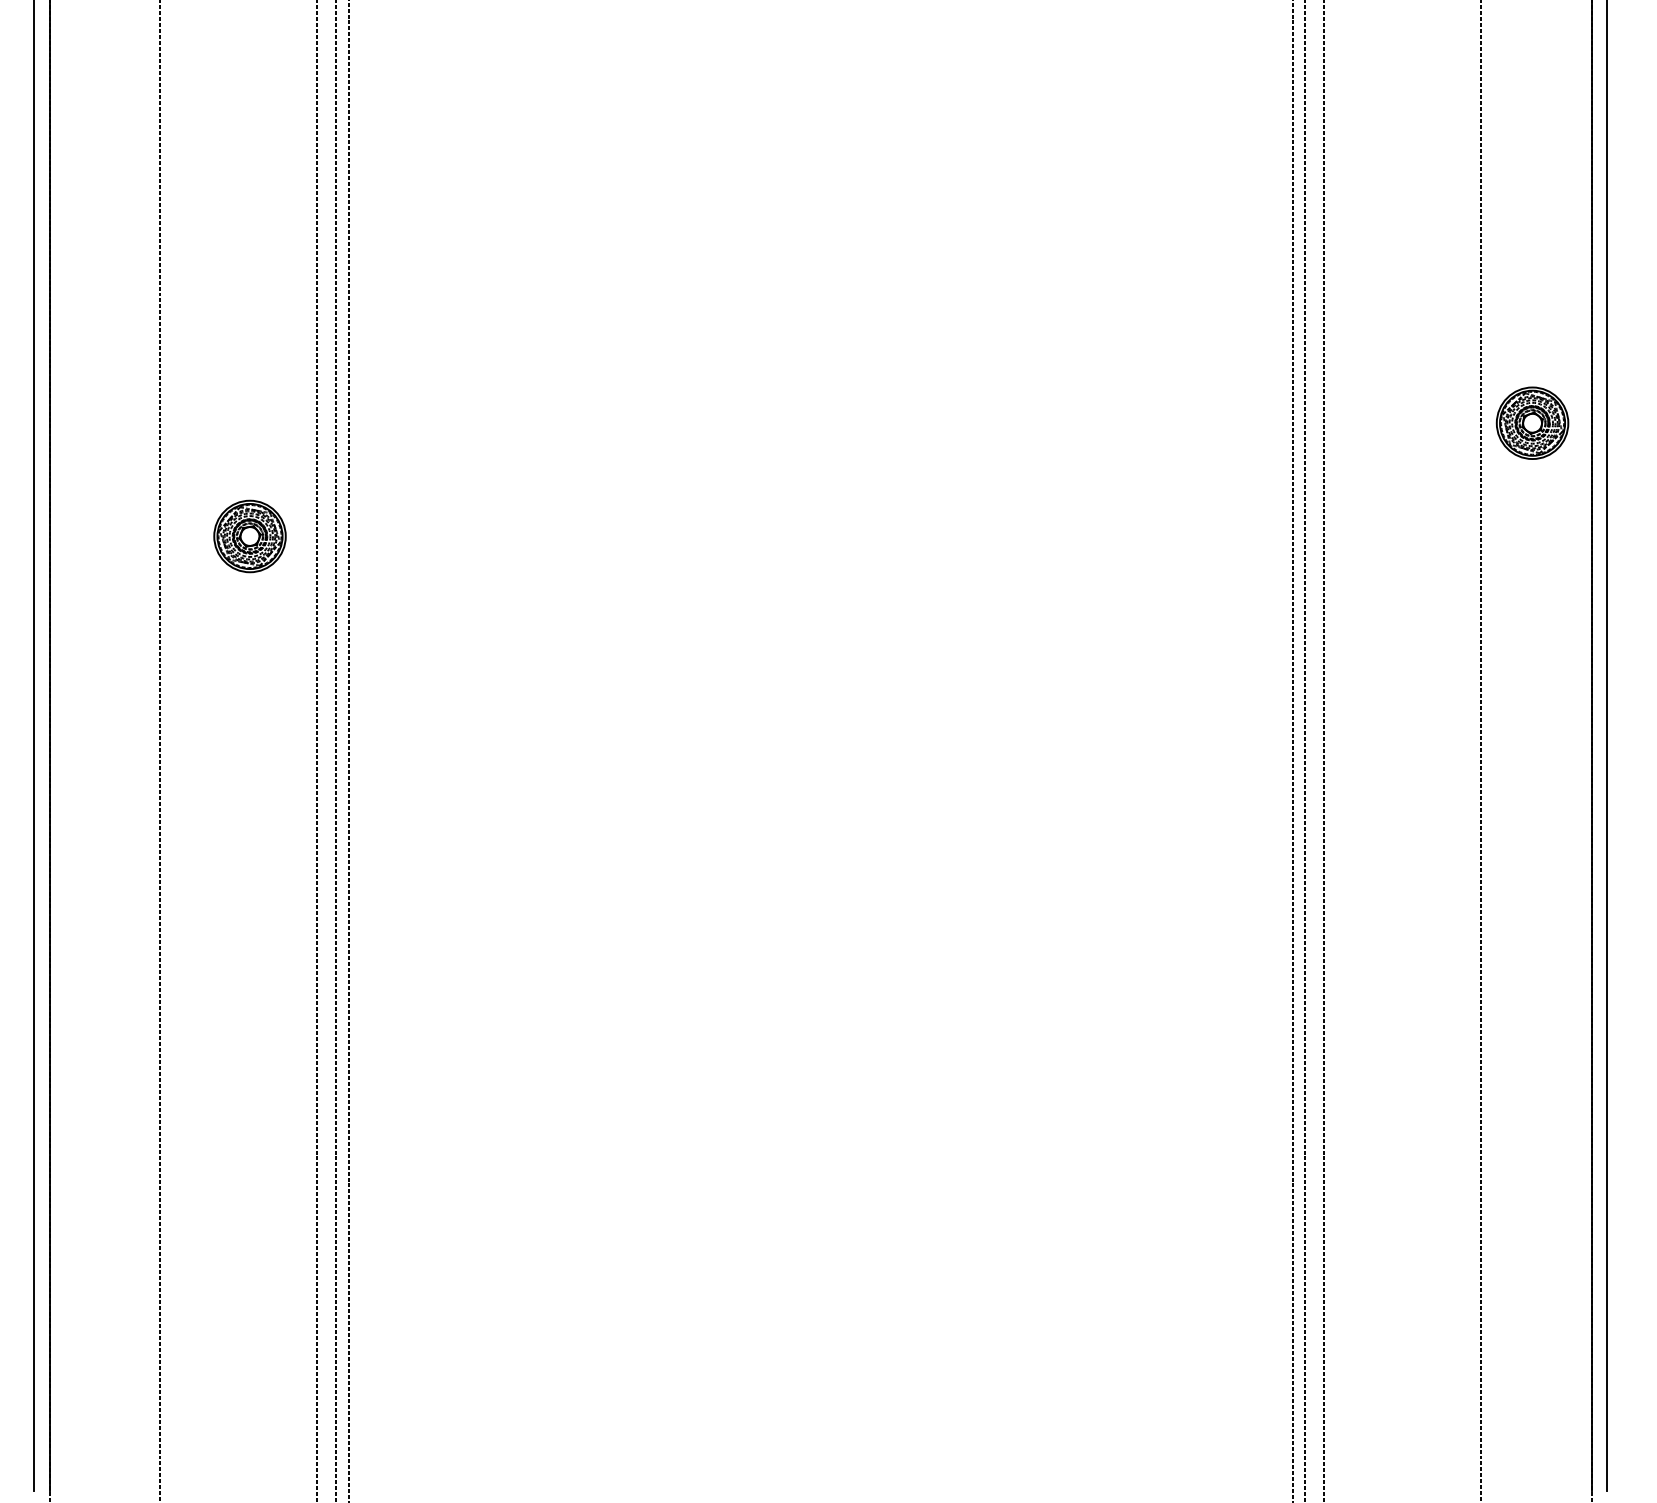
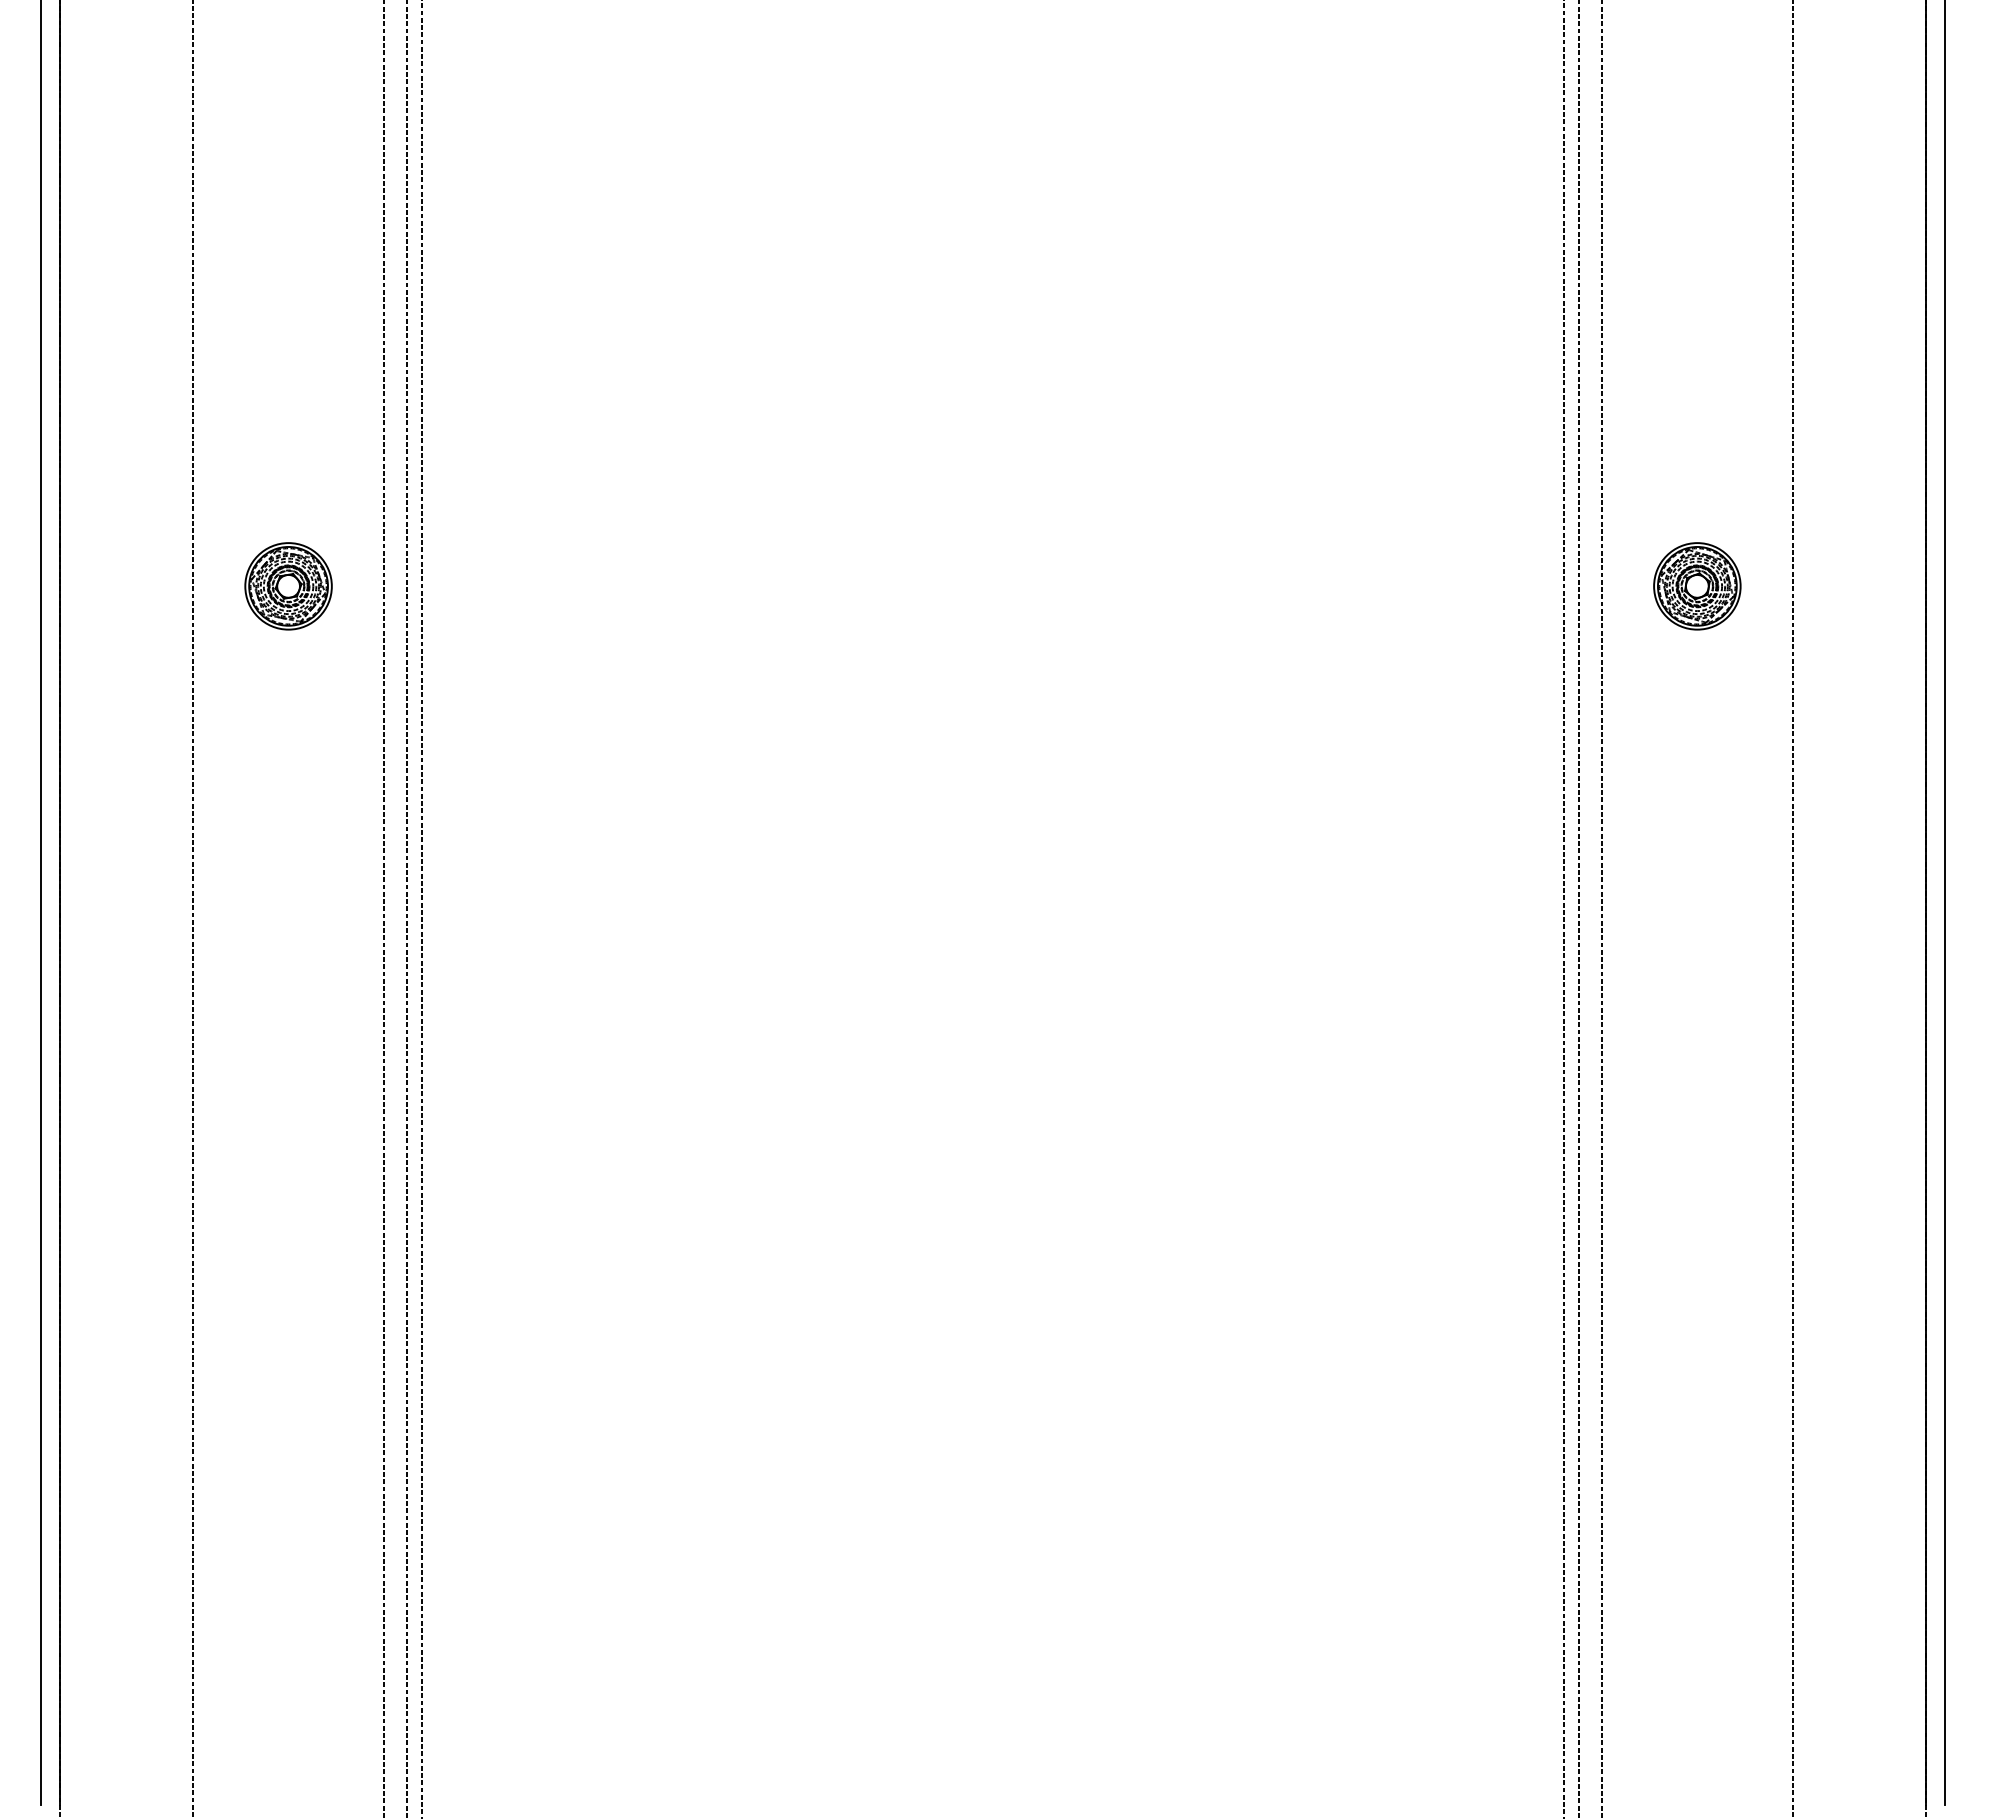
part: (1532, 423) -> (1697, 586), moved
part: (249, 536) -> (288, 586), moved

